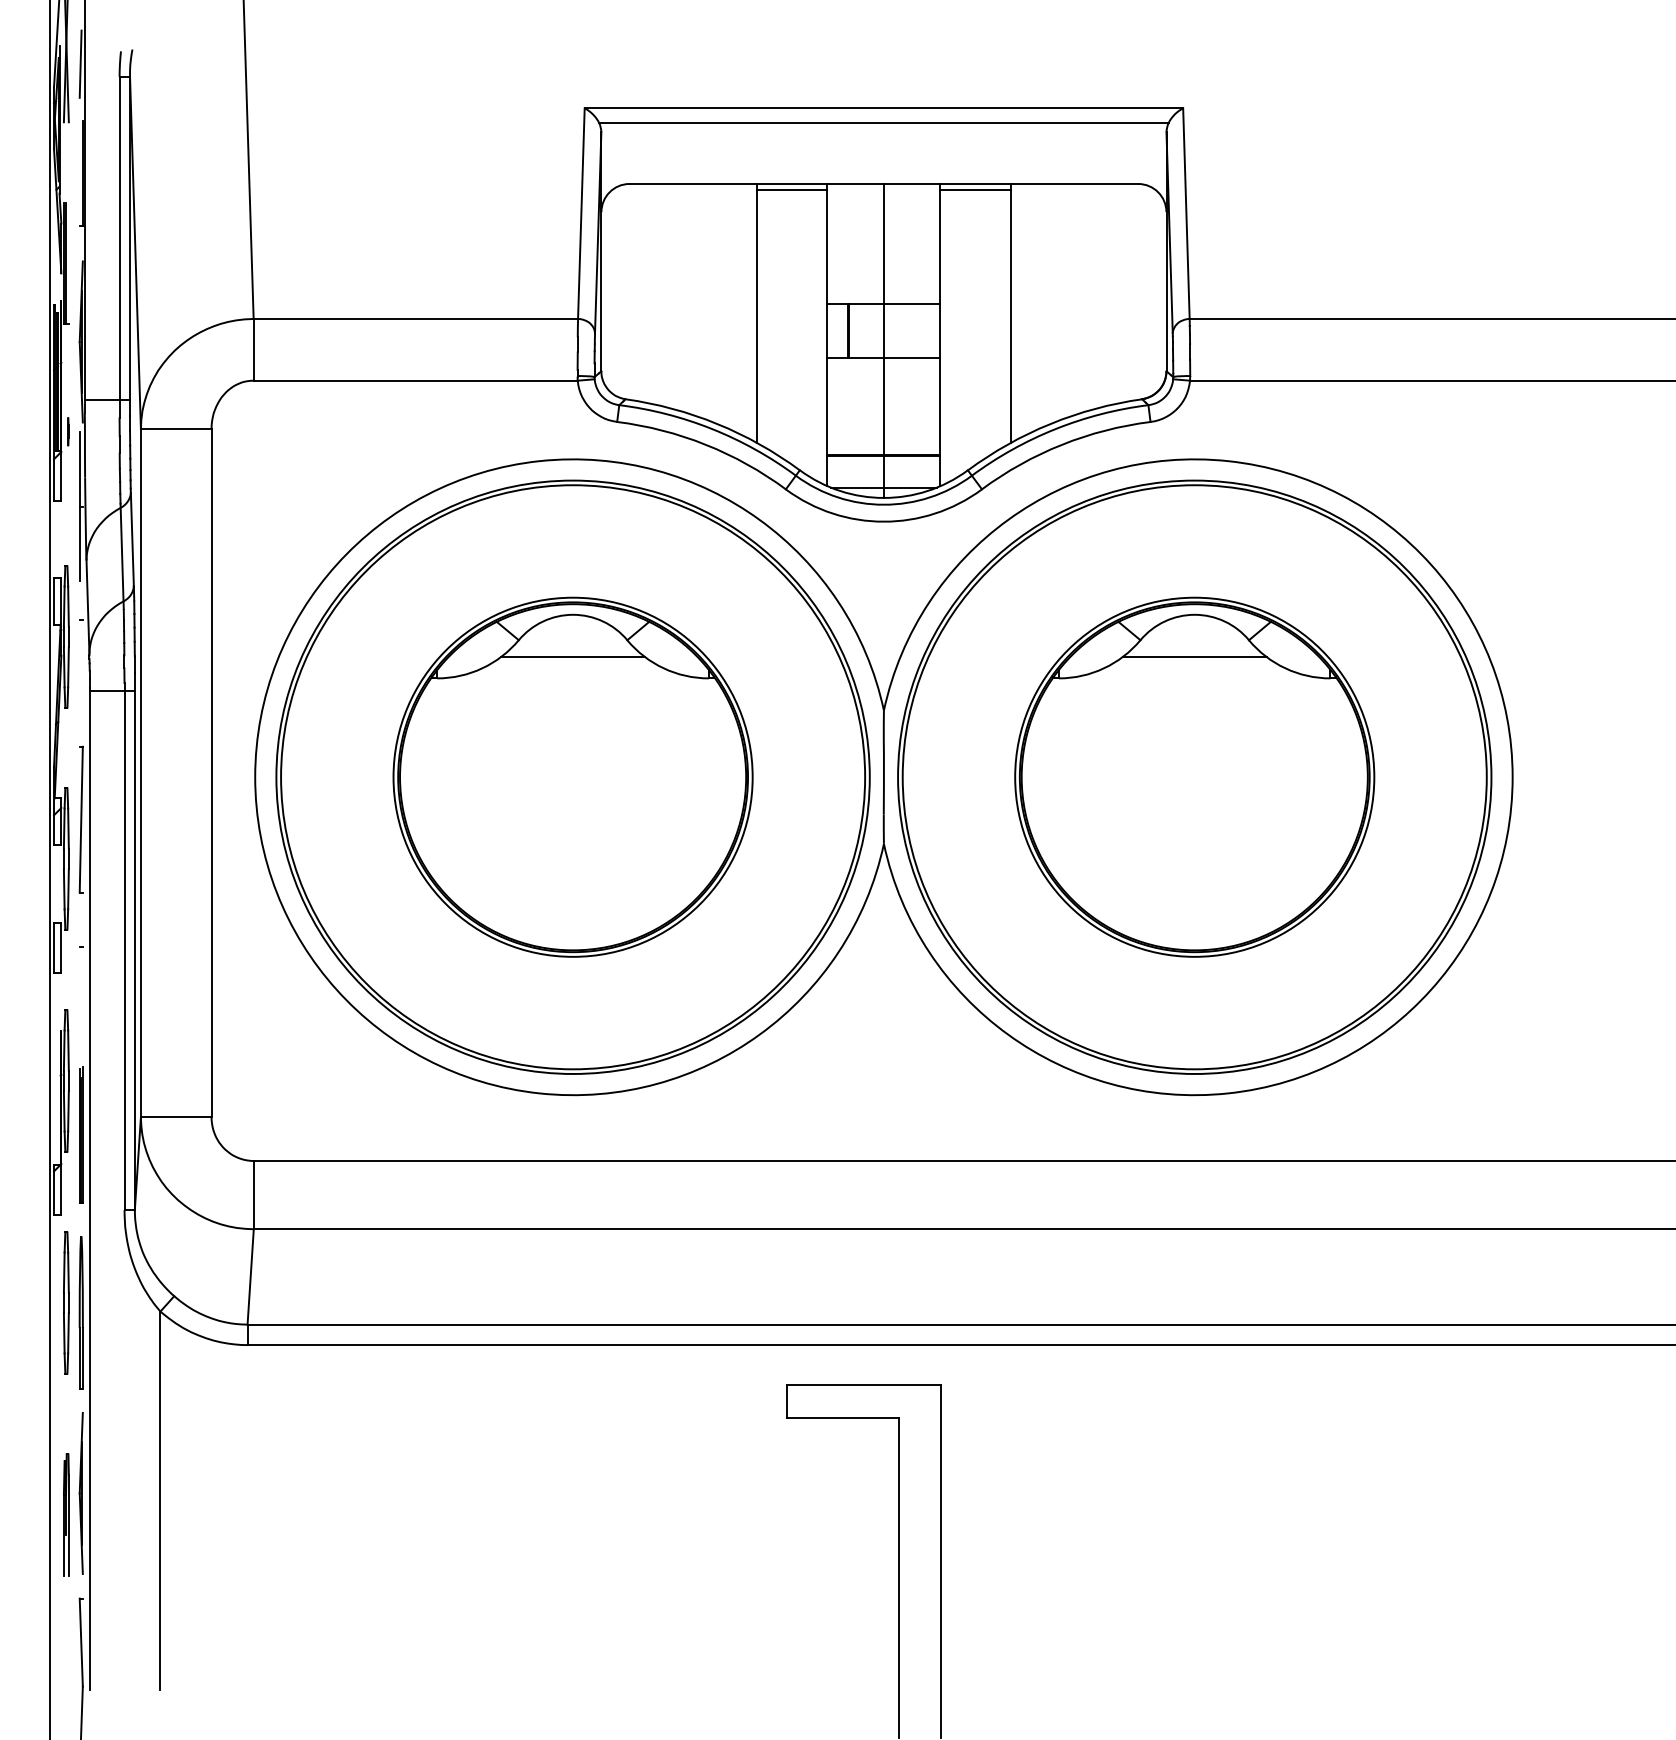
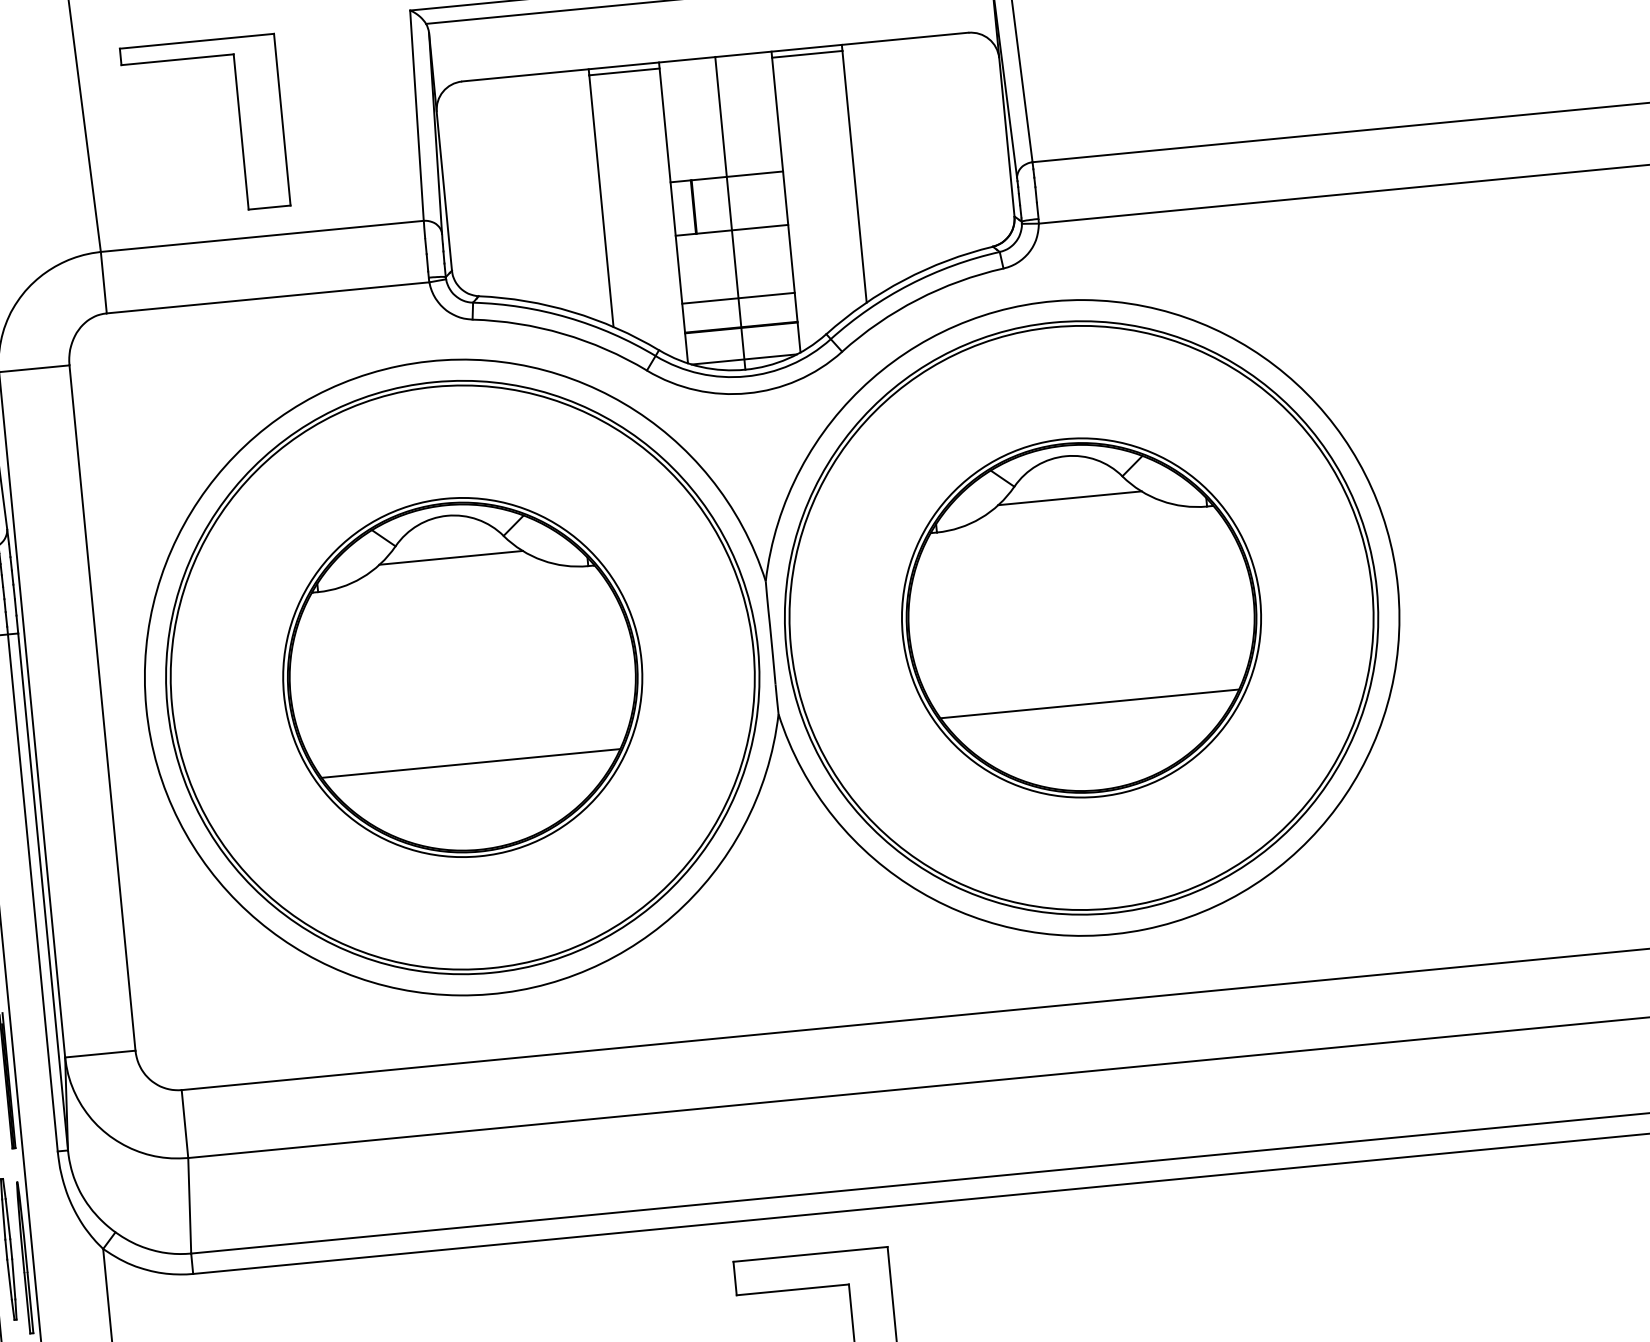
part: (404, 204) -> (240, 123), added
line: (883, 426) -> (738, 298), added
line: (573, 863) -> (471, 763), added
line: (1194, 863) -> (1089, 703), added

